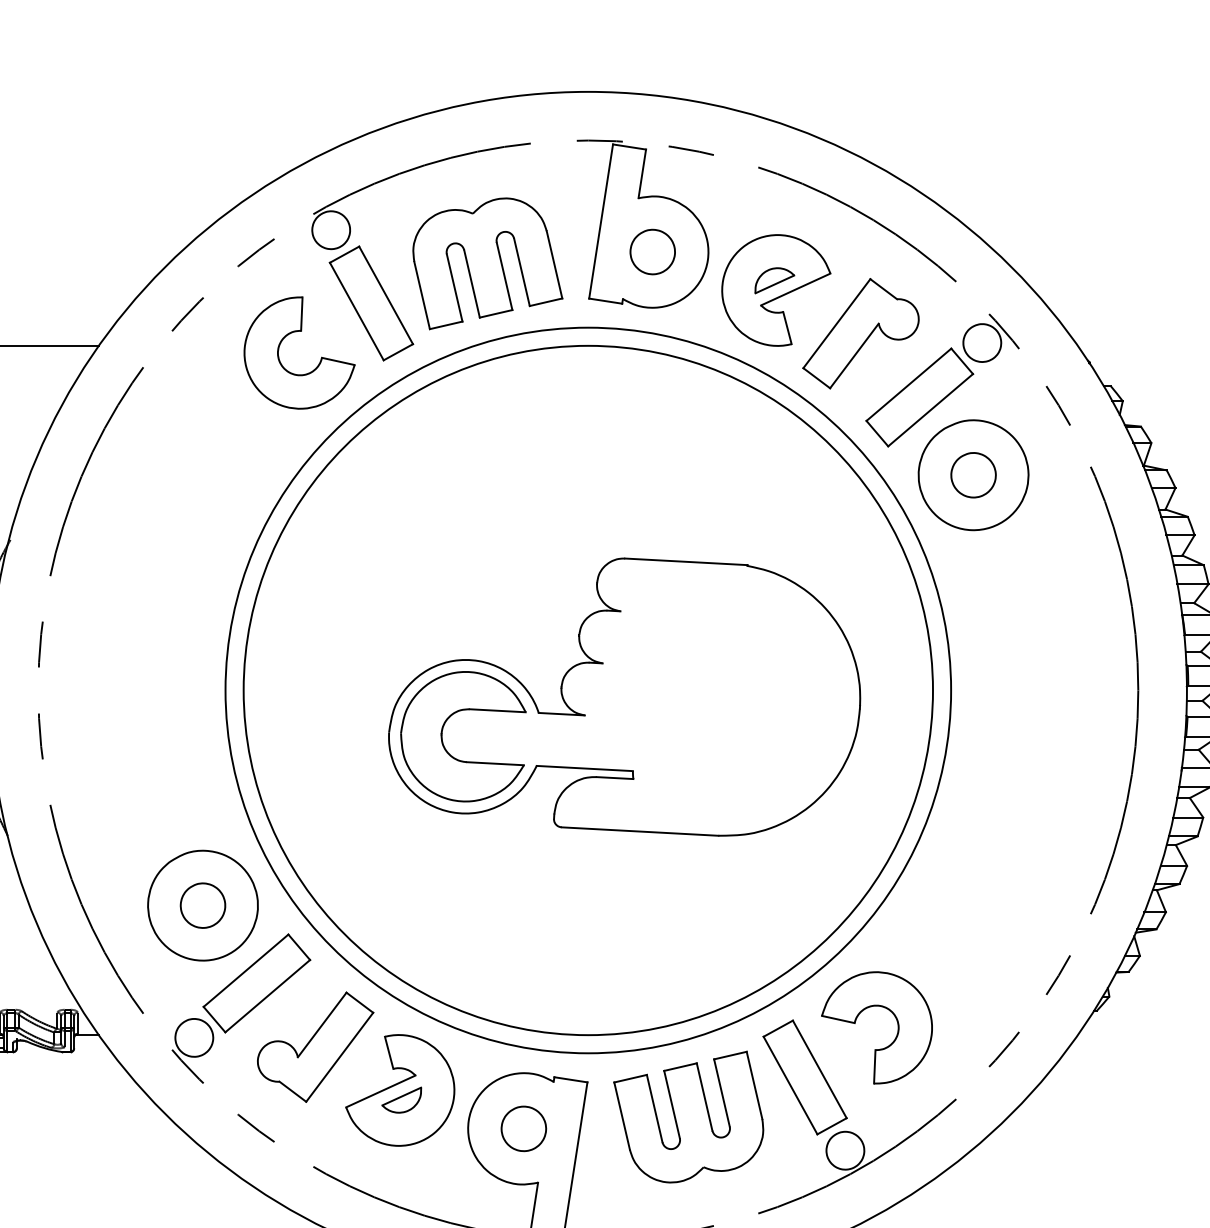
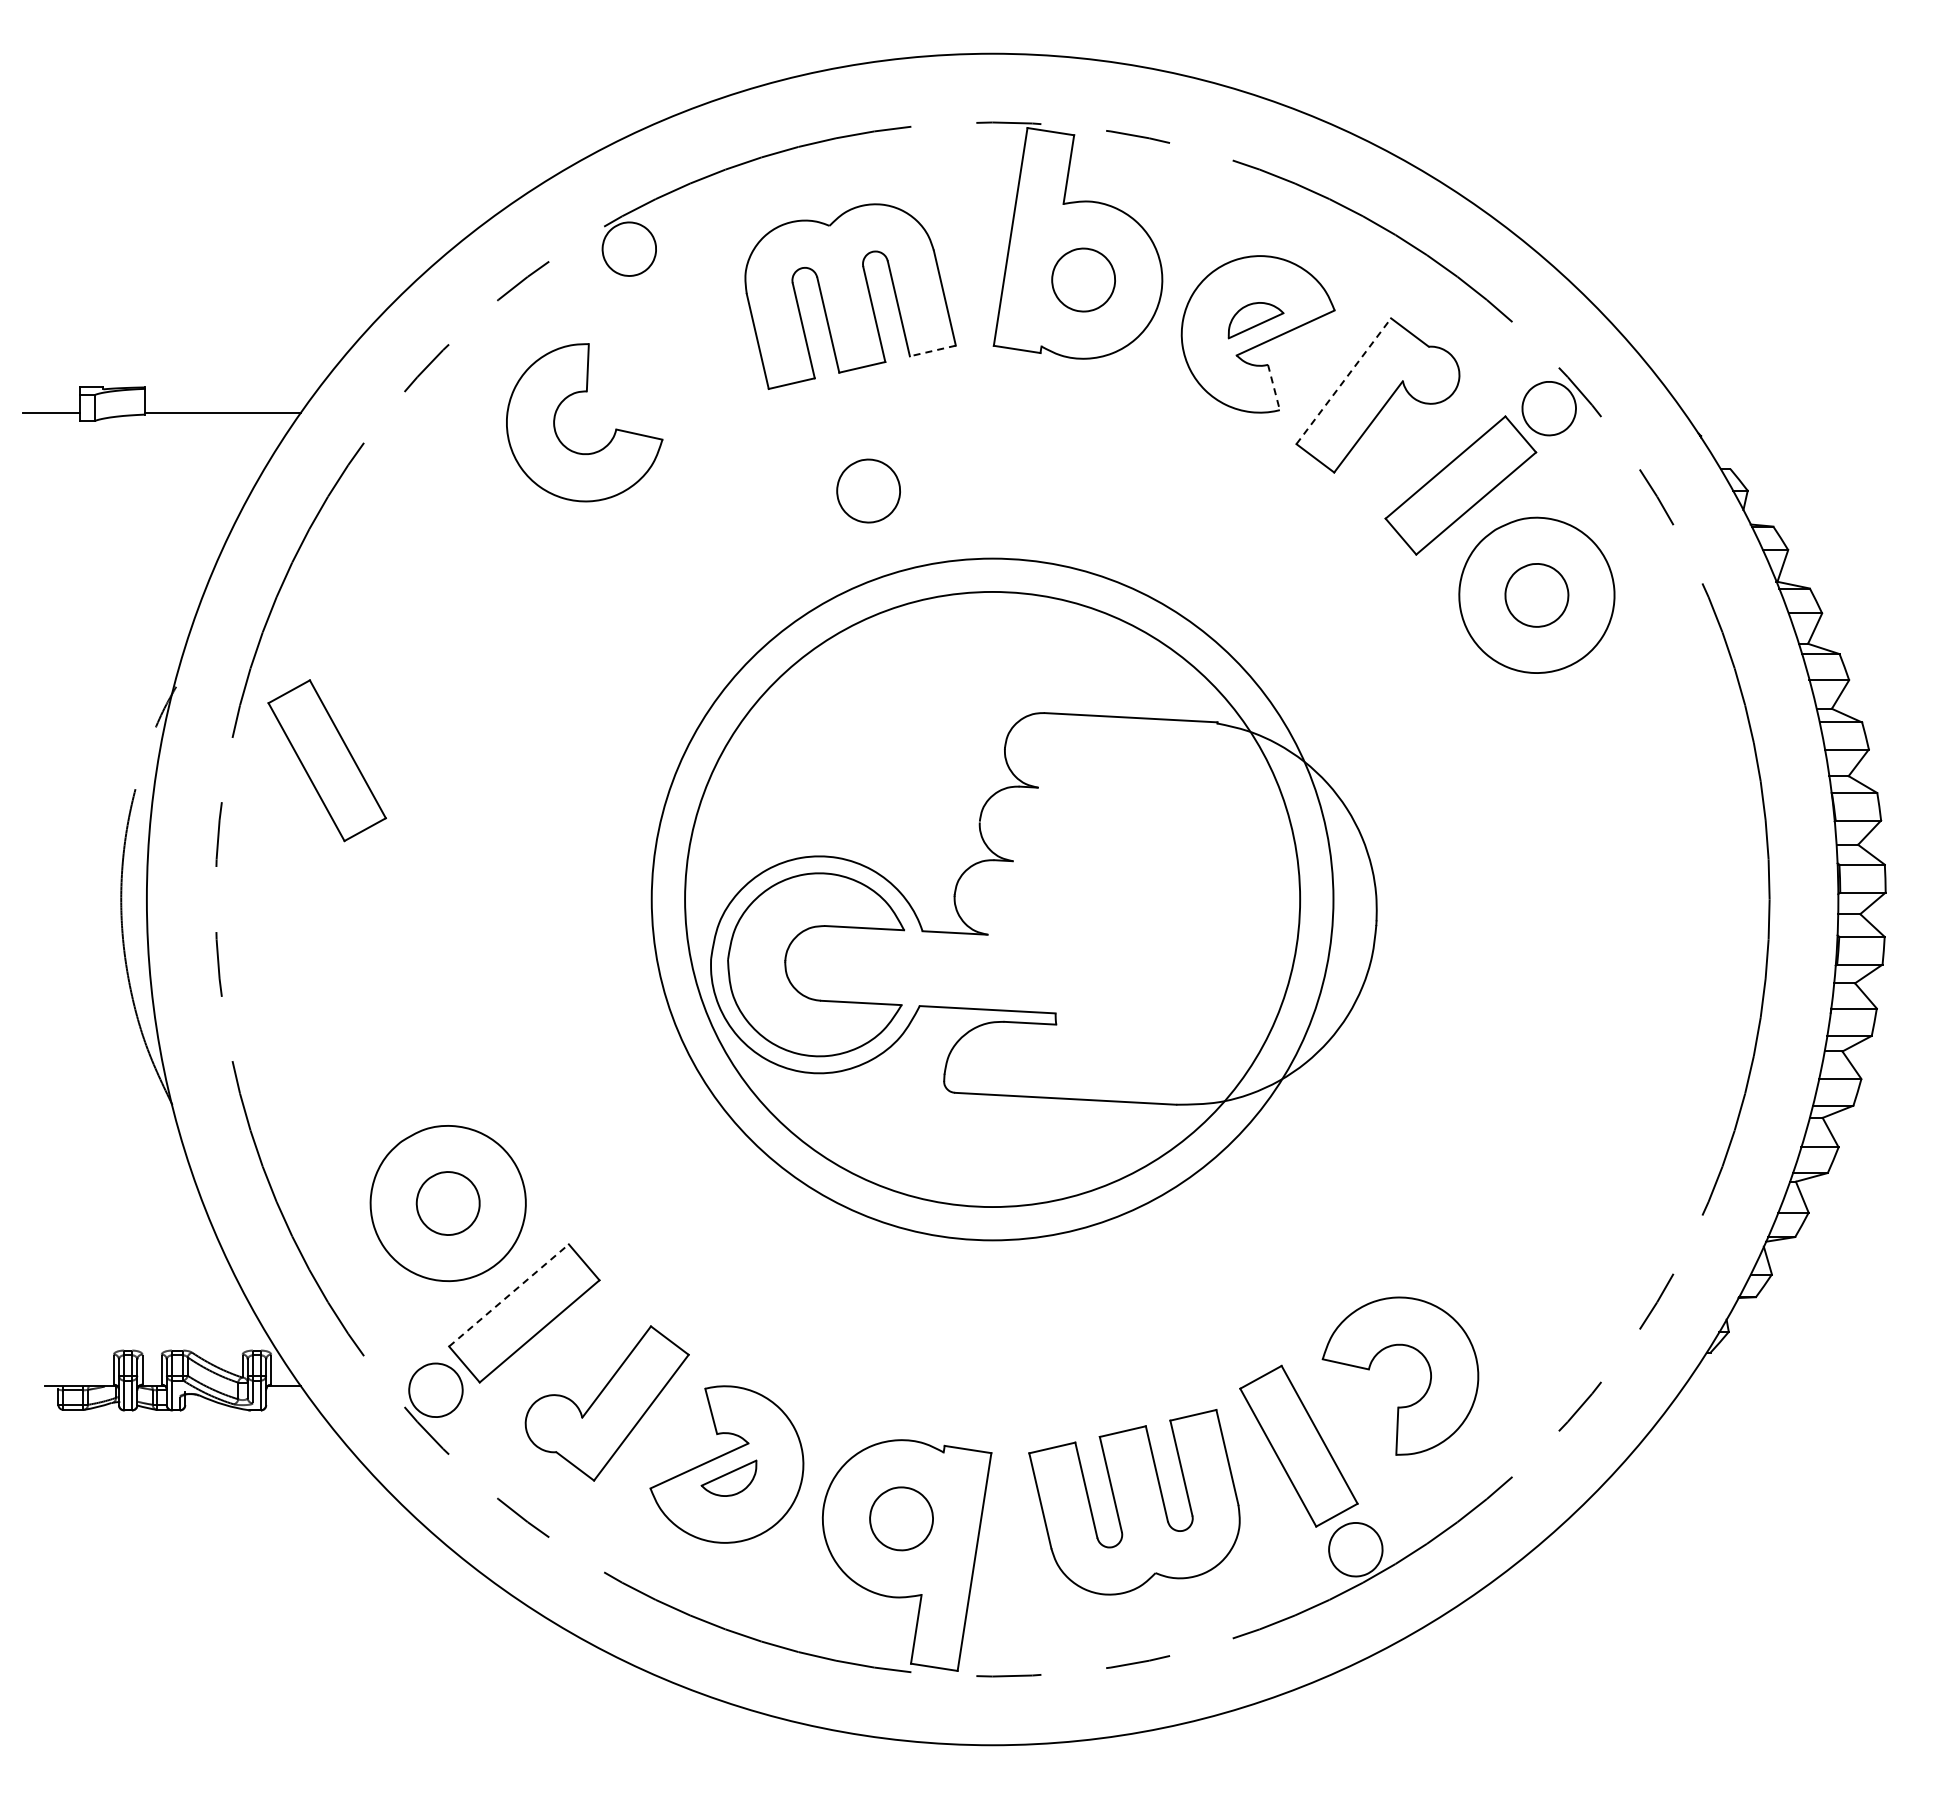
line: (545, 302) -> (932, 351), solid -> dashed
part: (370, 303) -> (326, 760), moved
line: (836, 323) -> (1343, 381), solid -> dashed
line: (787, 328) -> (1274, 387), solid -> dashed
part: (500, 401) -> (868, 490), added
circle: (588, 690) -> (992, 899), size x0.6
circle: (588, 690) -> (992, 899), size x0.7
line: (246, 970) -> (509, 1295), solid -> dashed

